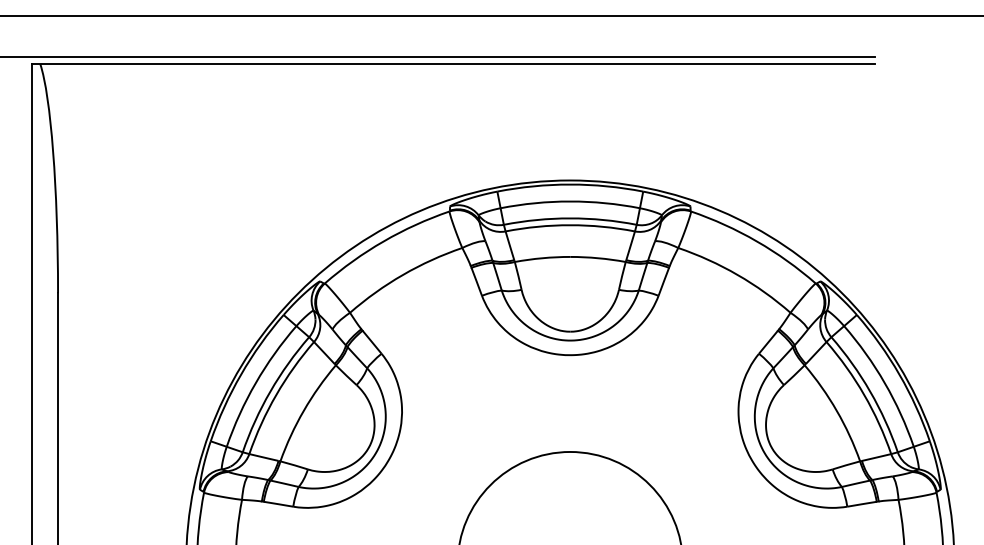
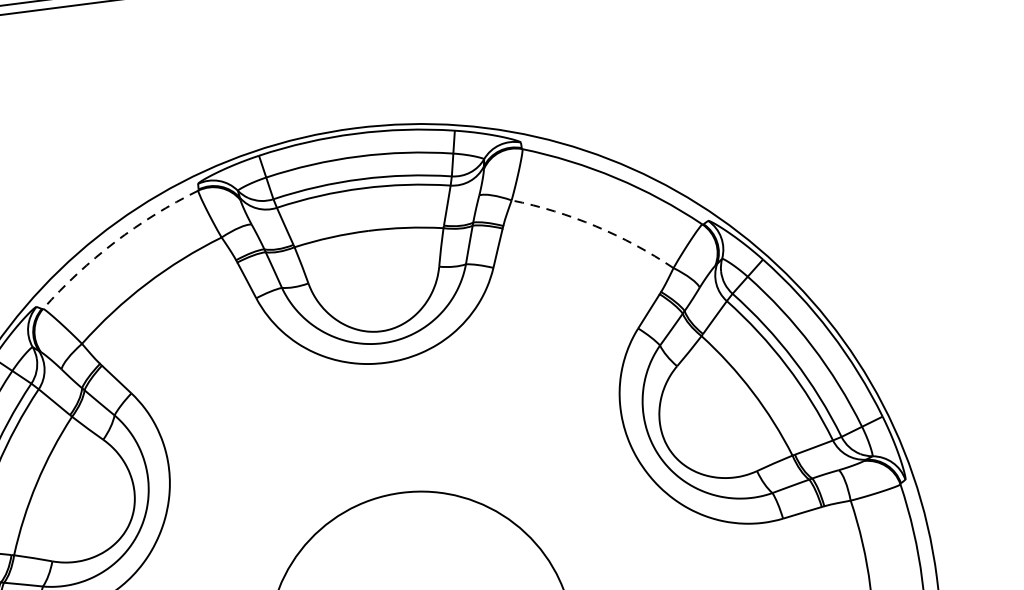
arc: (383, 241) -> (114, 242), solid -> dashed
arc: (737, 274) -> (595, 225), solid -> dashed

